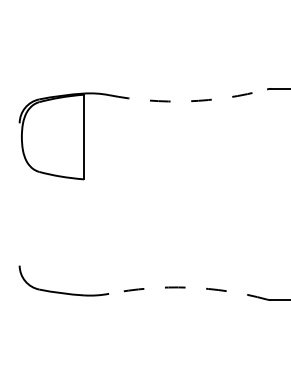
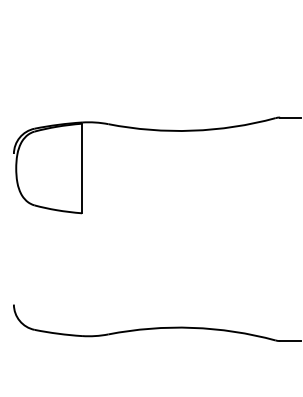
arc: (188, 101) -> (192, 130), dashed -> solid
arc: (188, 287) -> (192, 327), dashed -> solid

